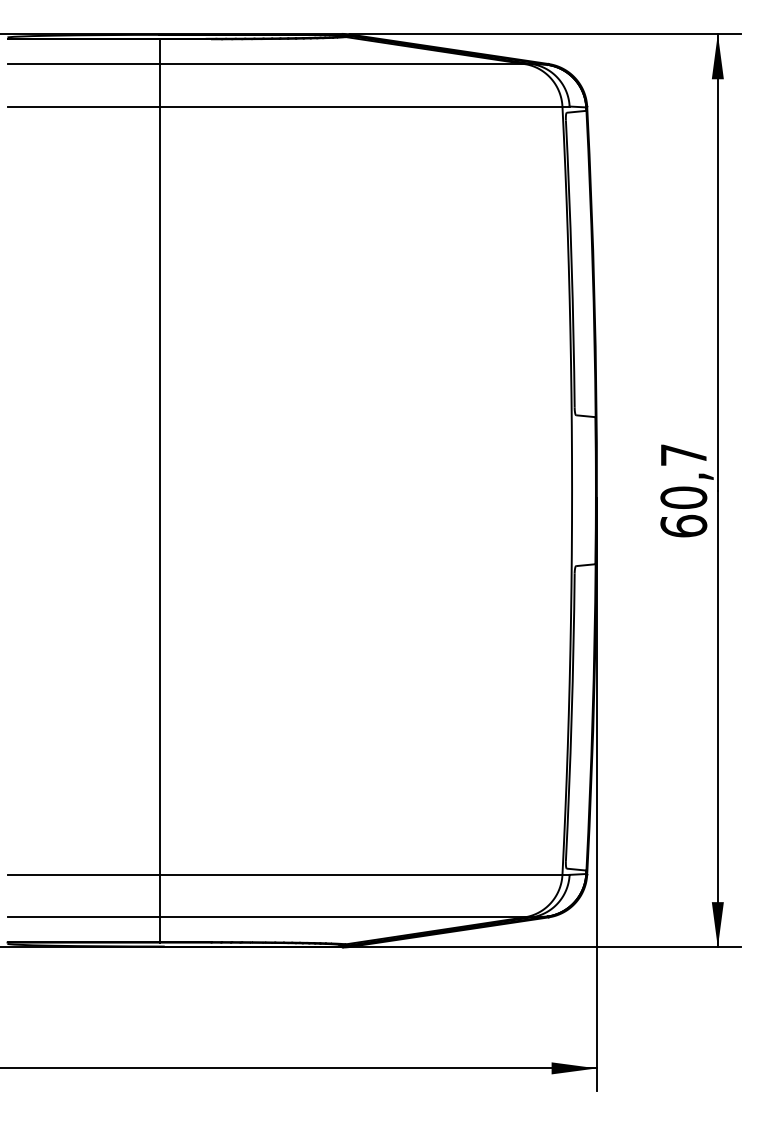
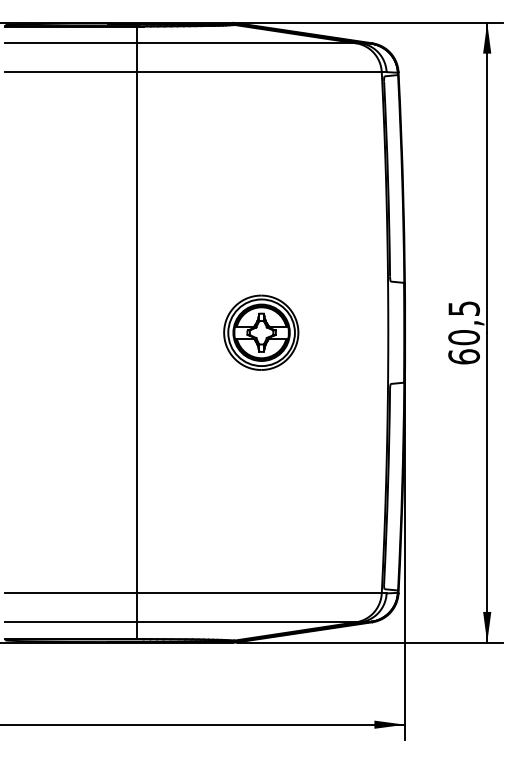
text: (684, 454) -> (464, 308), 60,7 -> 60,5
line: (161, 490) -> (137, 332), moved
part: (385, 490) -> (261, 332), added

